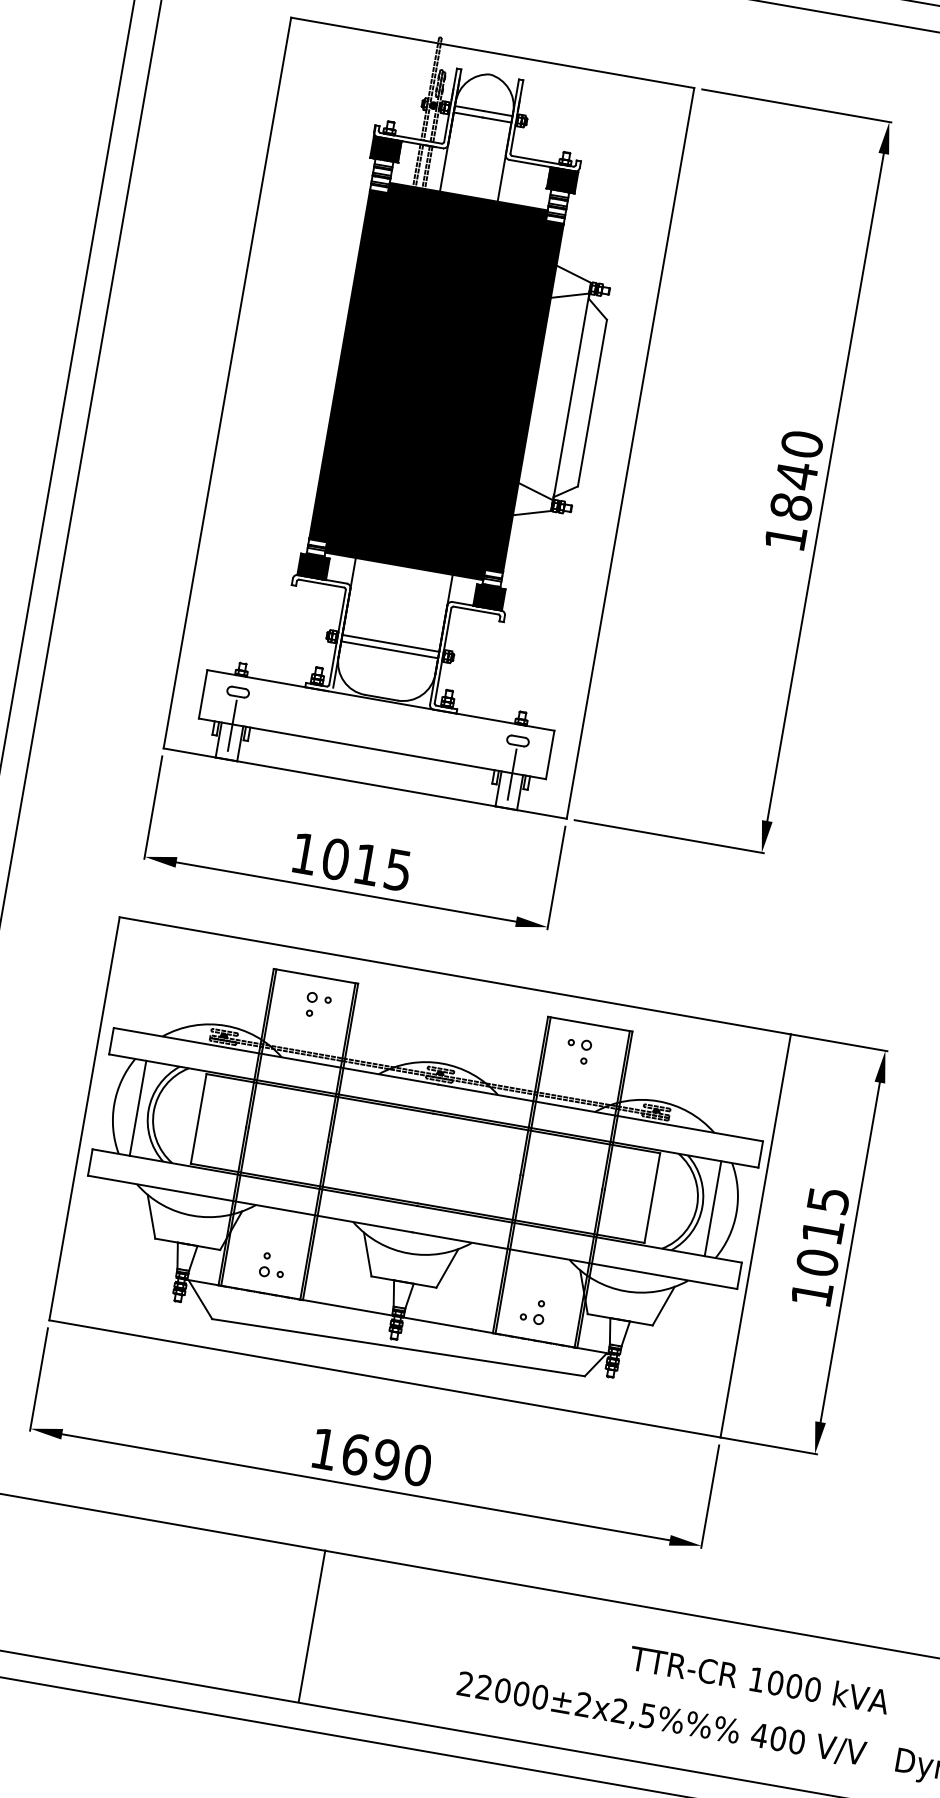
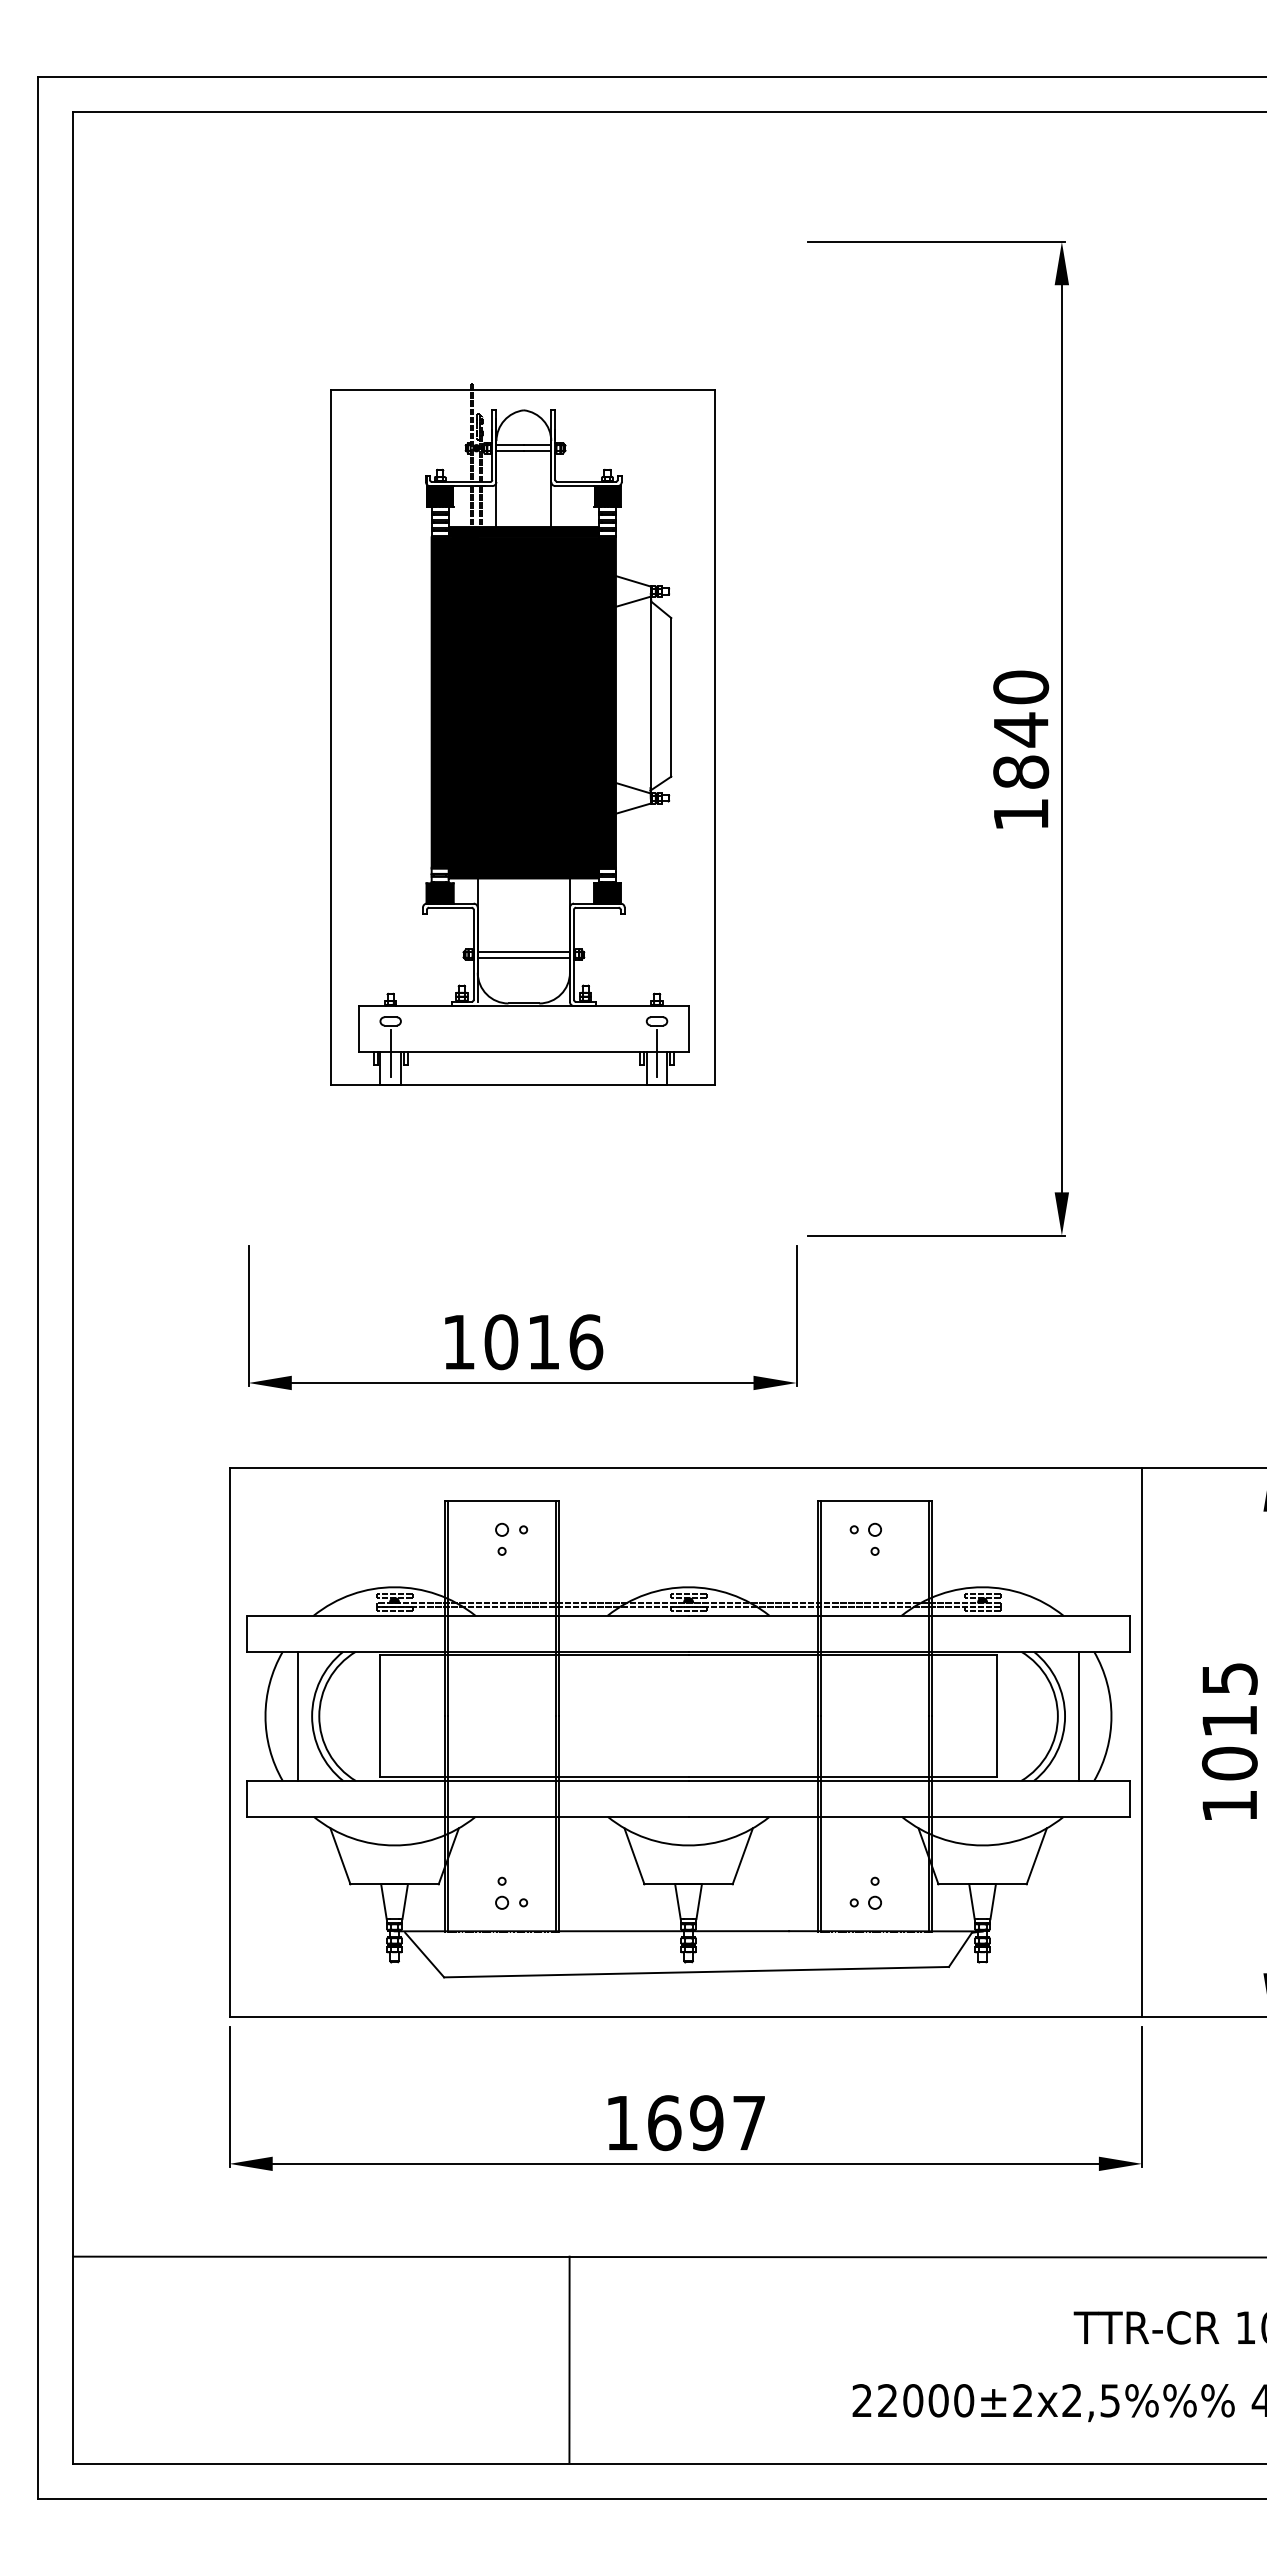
part: (429, 415) -> (522, 734), size x0.7
text: (398, 870) -> (586, 1342), 1015 -> 1016
text: (418, 1465) -> (749, 2123), 1690 -> 1697
line: (312, 1626) -> (569, 2359), moved

